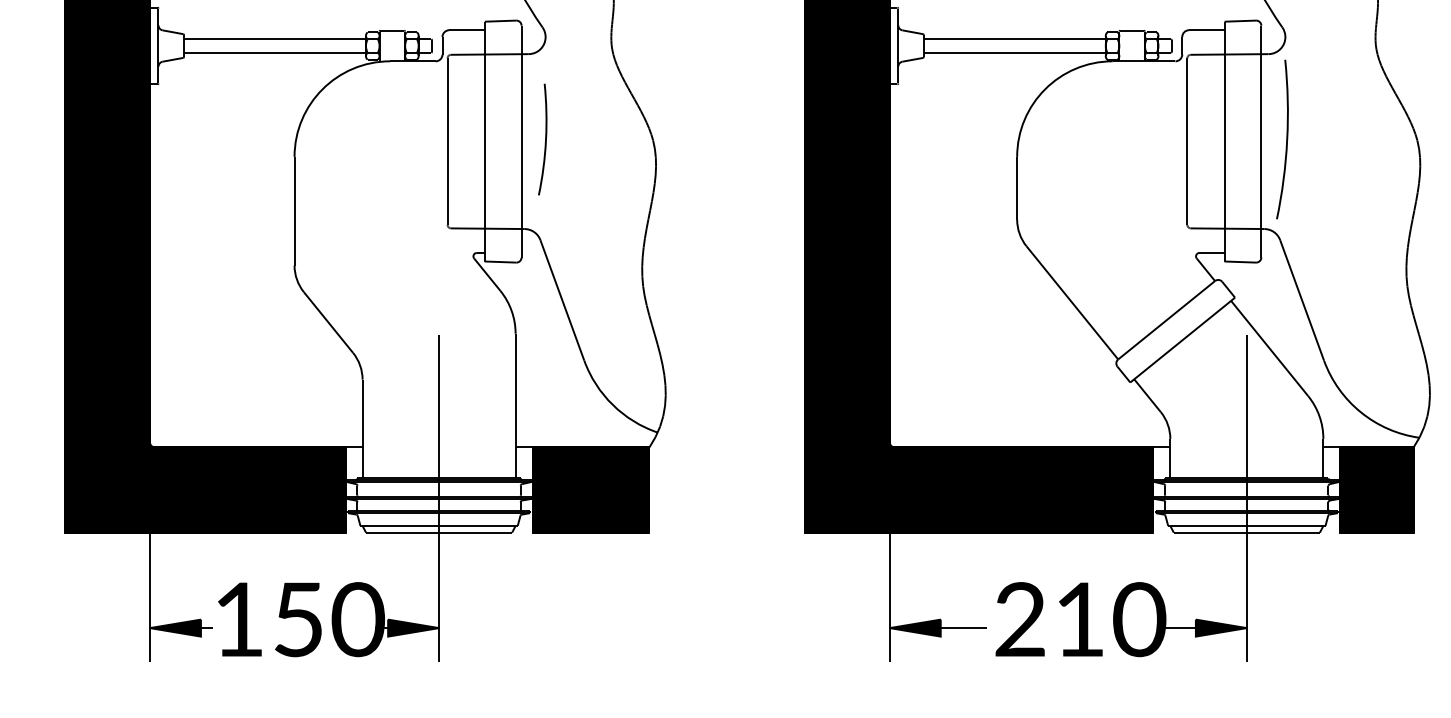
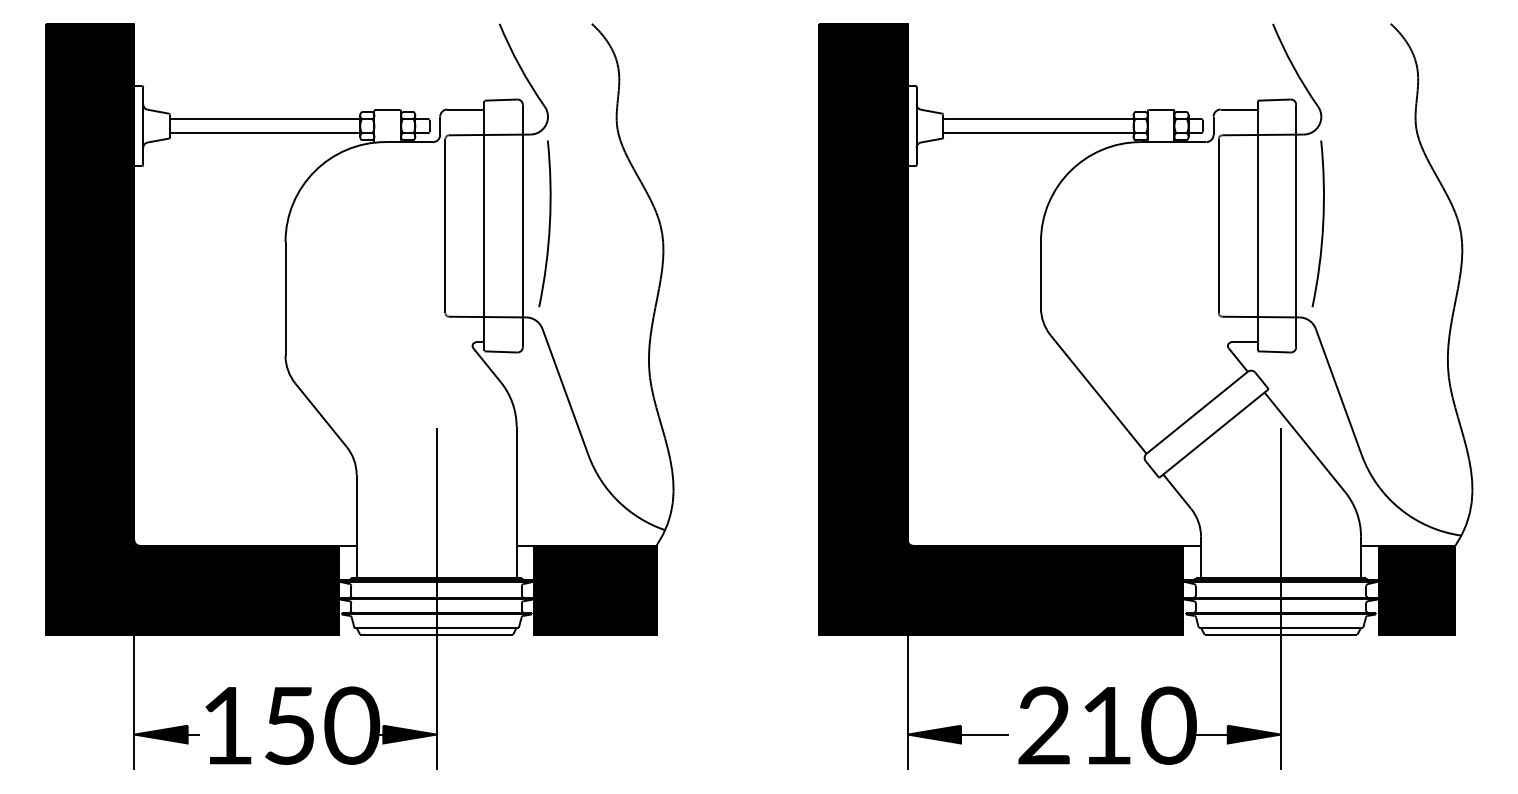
part: (542, 139) -> (544, 223), size x1.43

